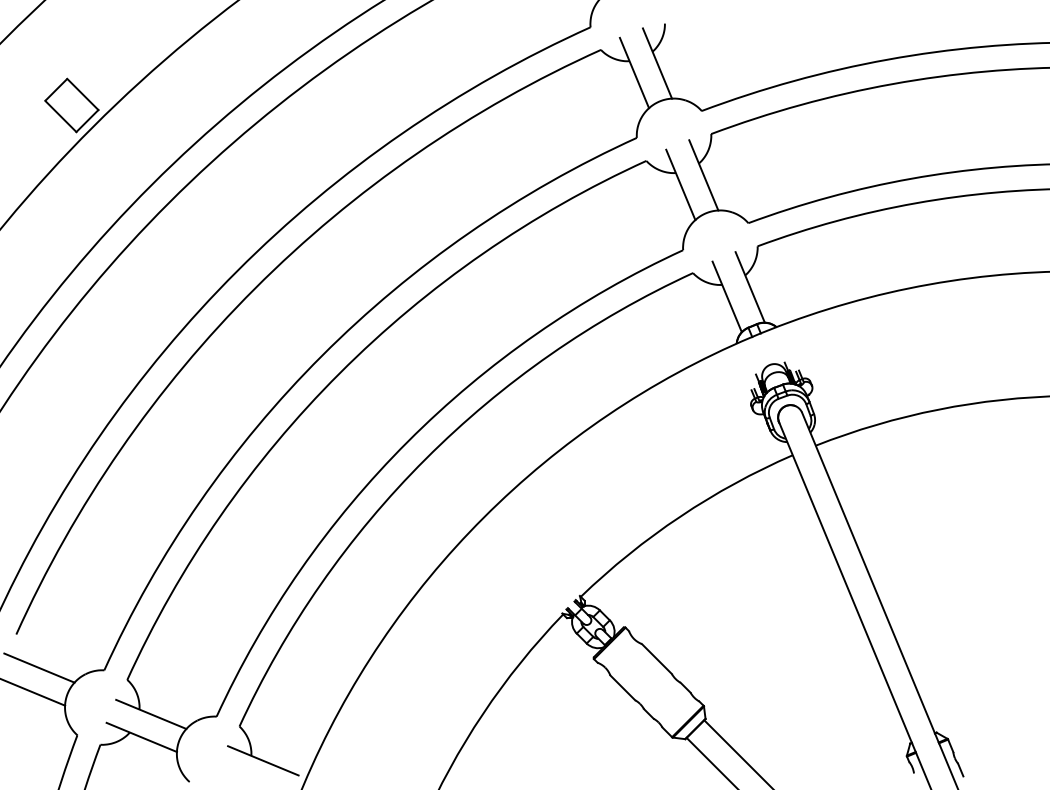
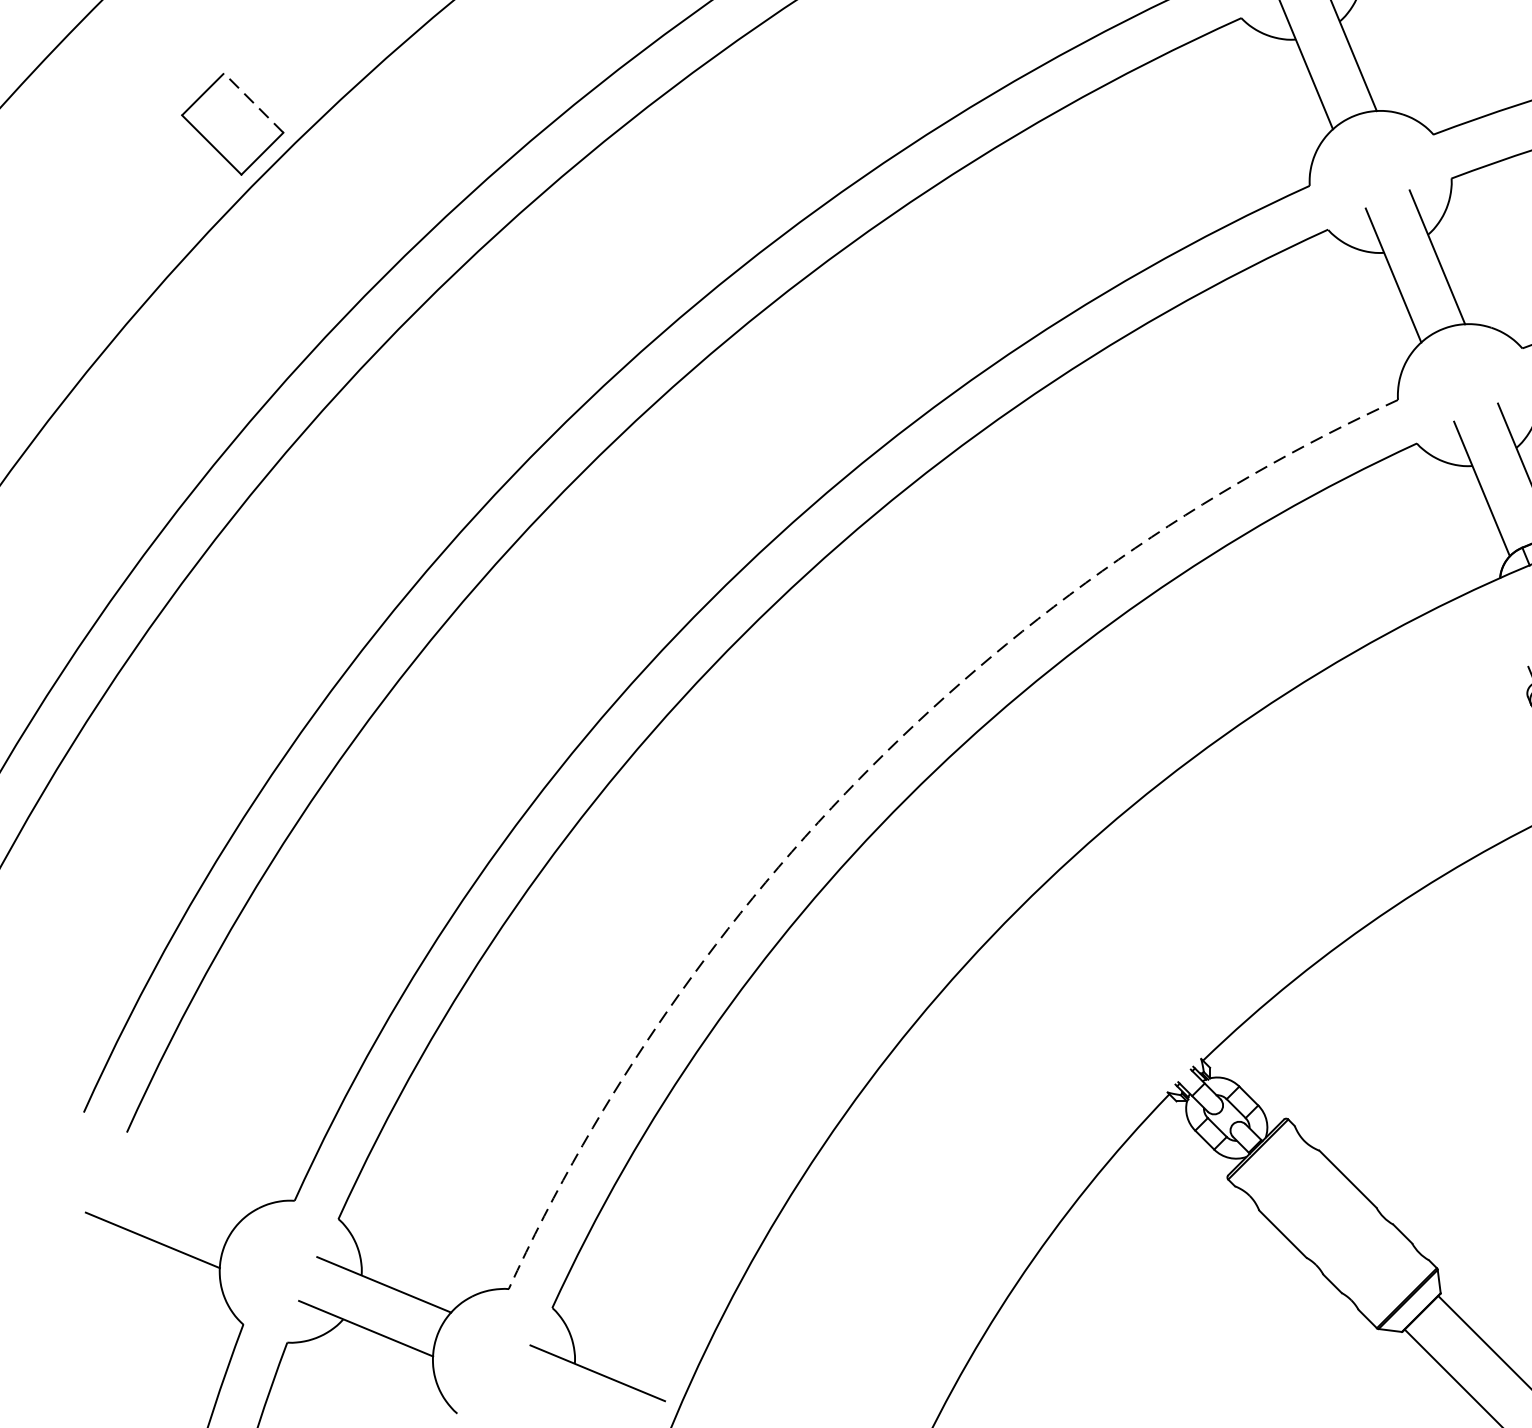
line: (82, 94) -> (253, 103), solid -> dashed
arc: (408, 441) -> (874, 764), solid -> dashed
line: (39, 667) -> (171, 1195), removed

